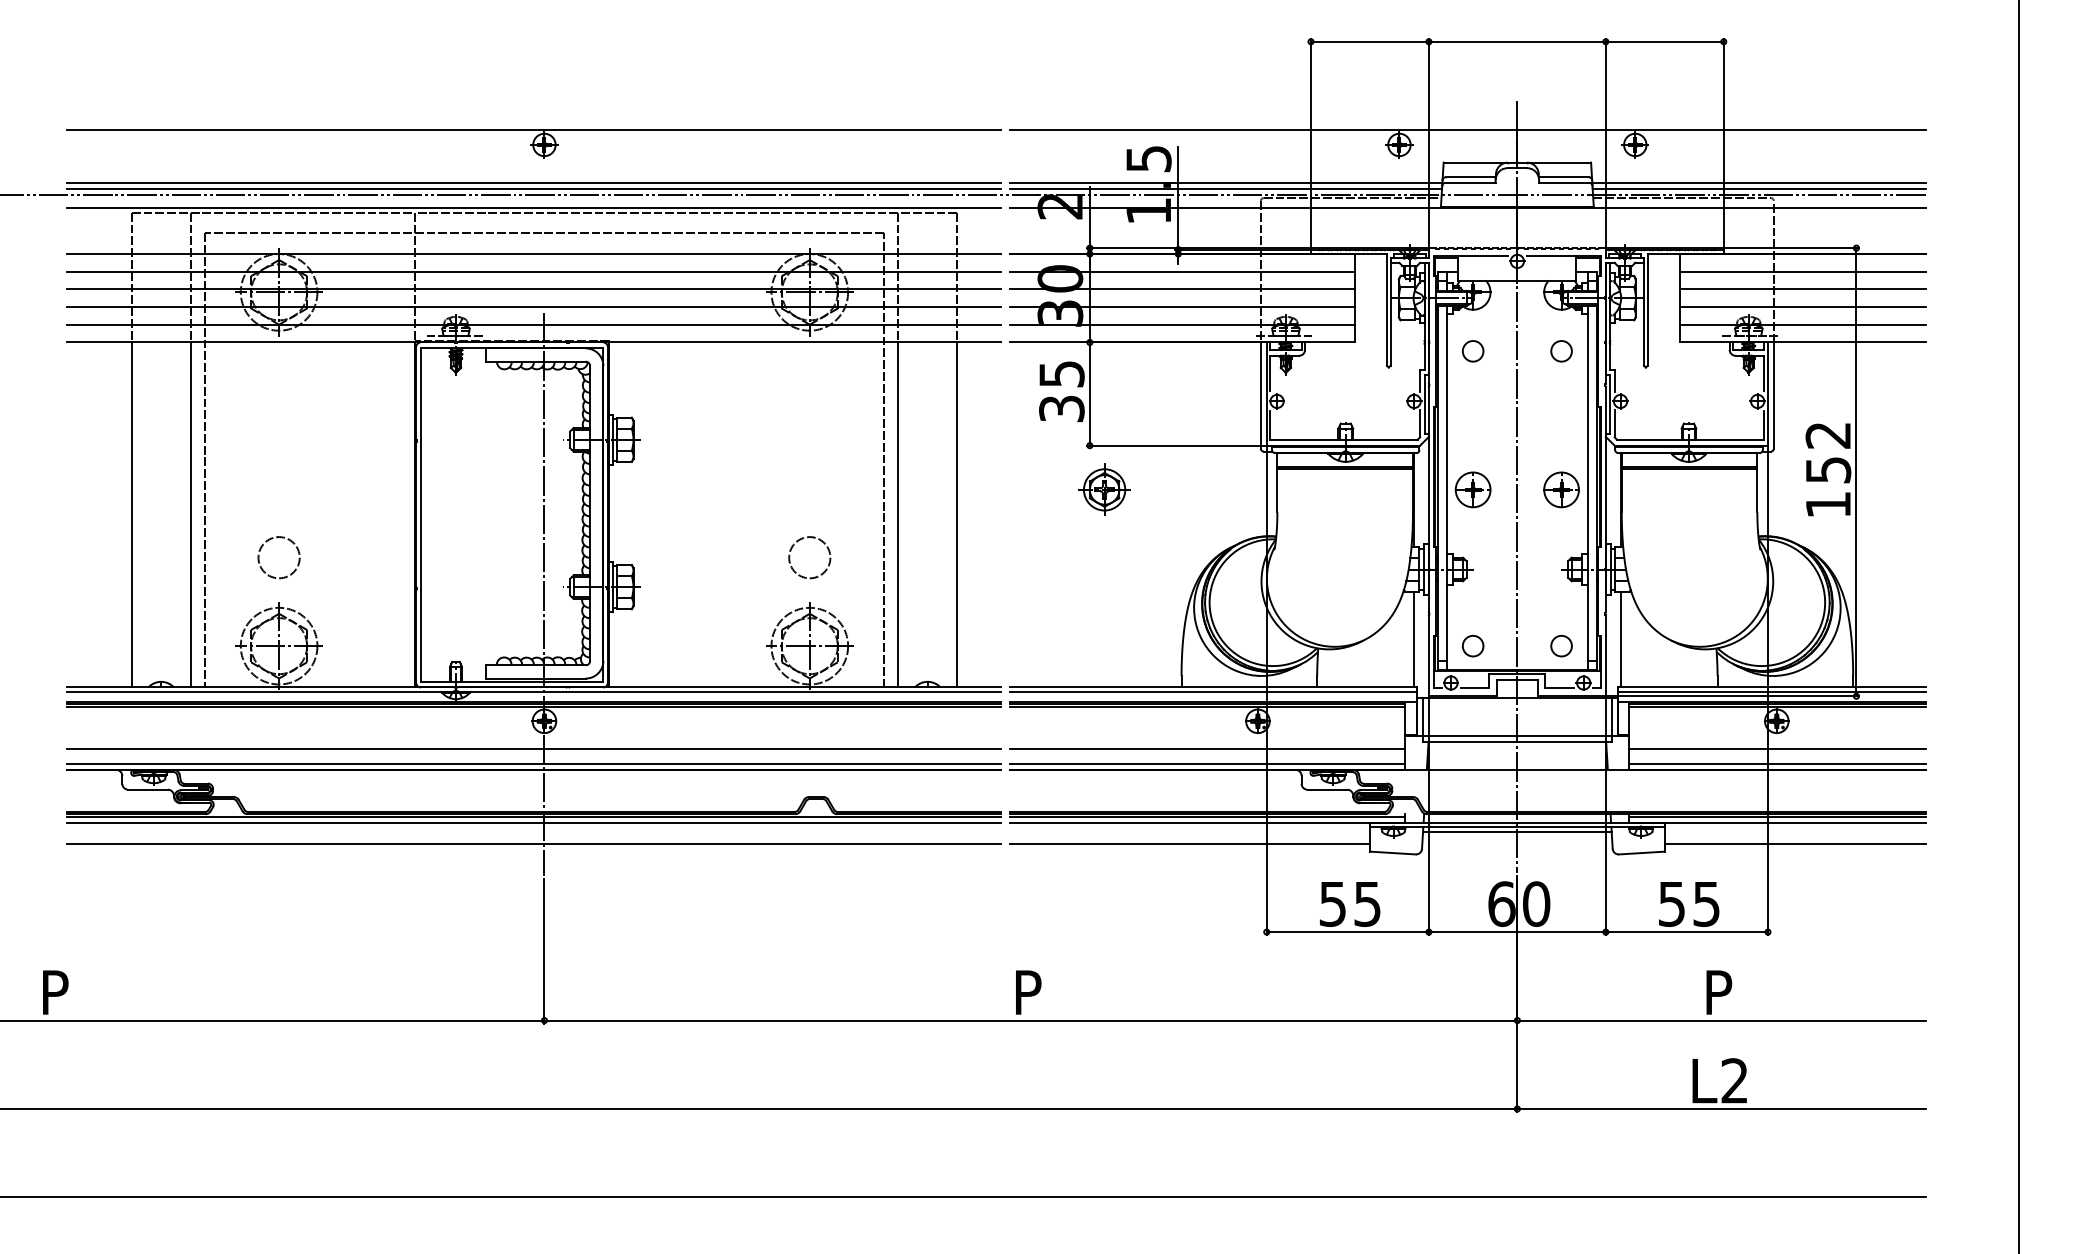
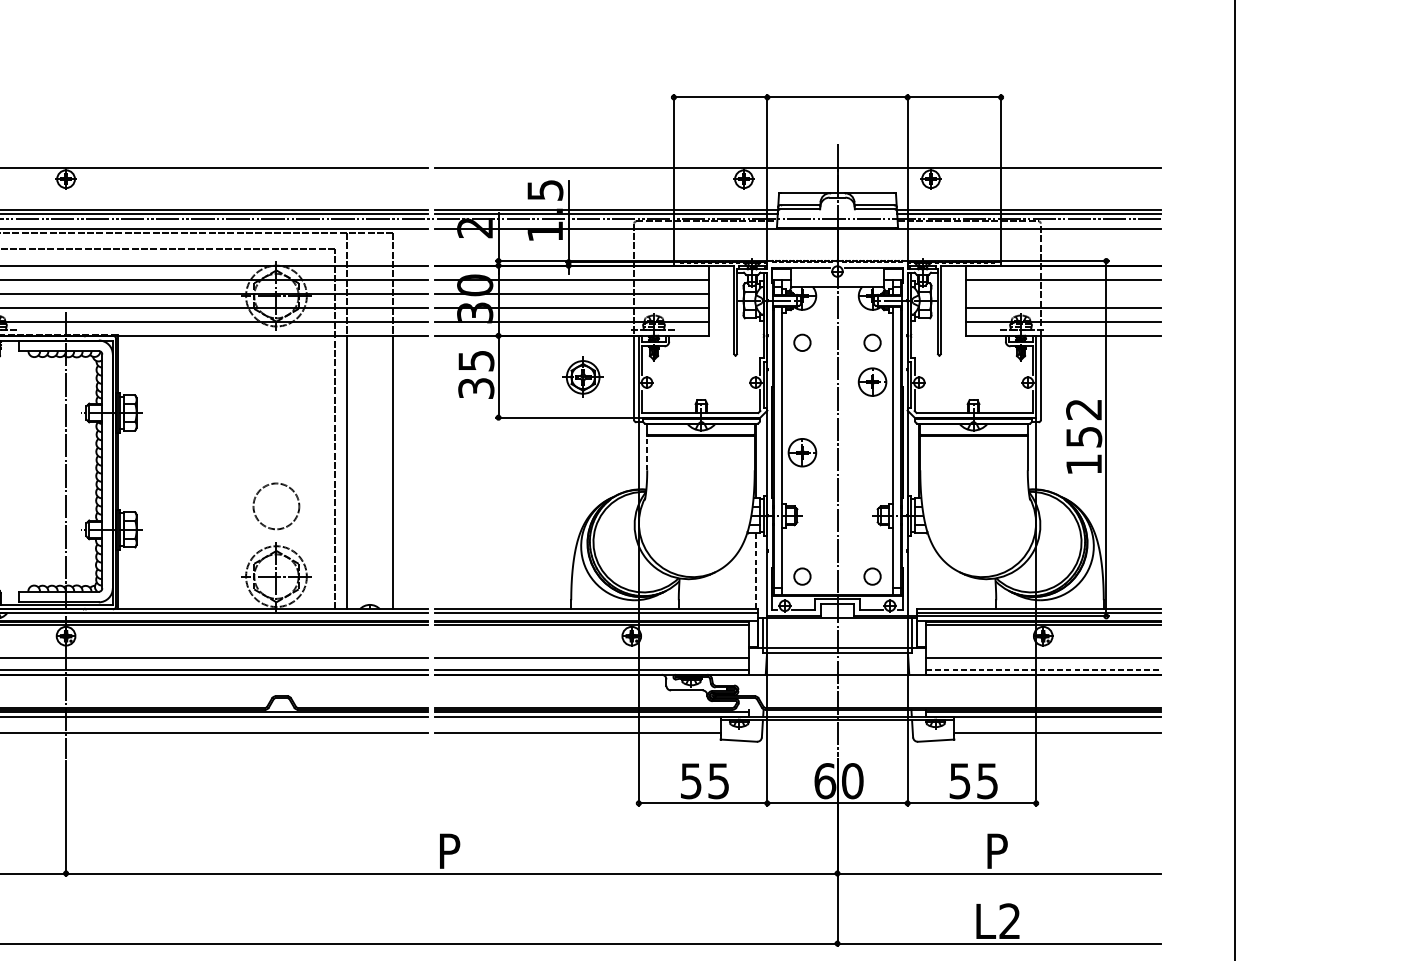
line: (1802, 289) -> (1063, 293), removed
part: (1104, 489) -> (583, 377), moved
part: (1561, 489) -> (872, 381), moved
line: (1277, 490) -> (647, 453), solid -> dashed
circle: (809, 557) -> (276, 506), size x1.4
line: (1414, 639) -> (755, 571), solid -> dashed
line: (1620, 639) -> (919, 571), removed
line: (1778, 764) -> (1044, 670), solid -> dashed
line: (1517, 832) -> (837, 724), removed

